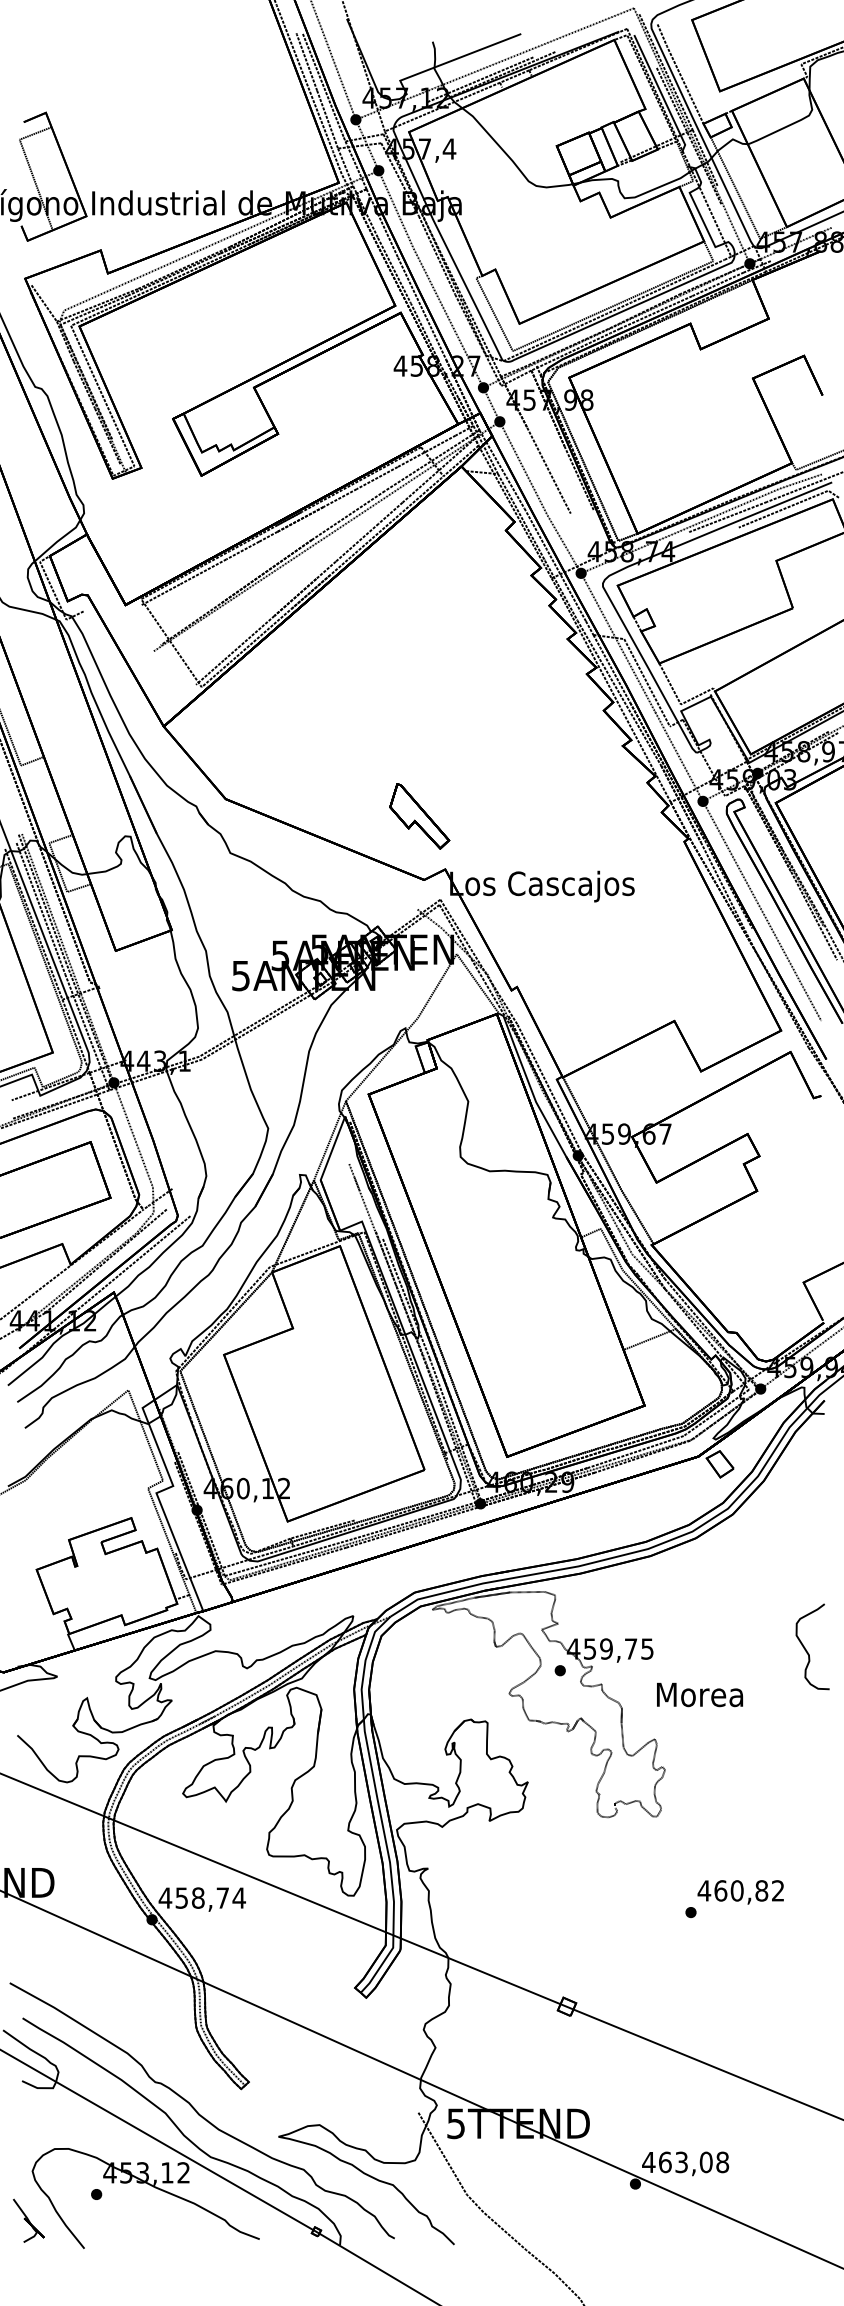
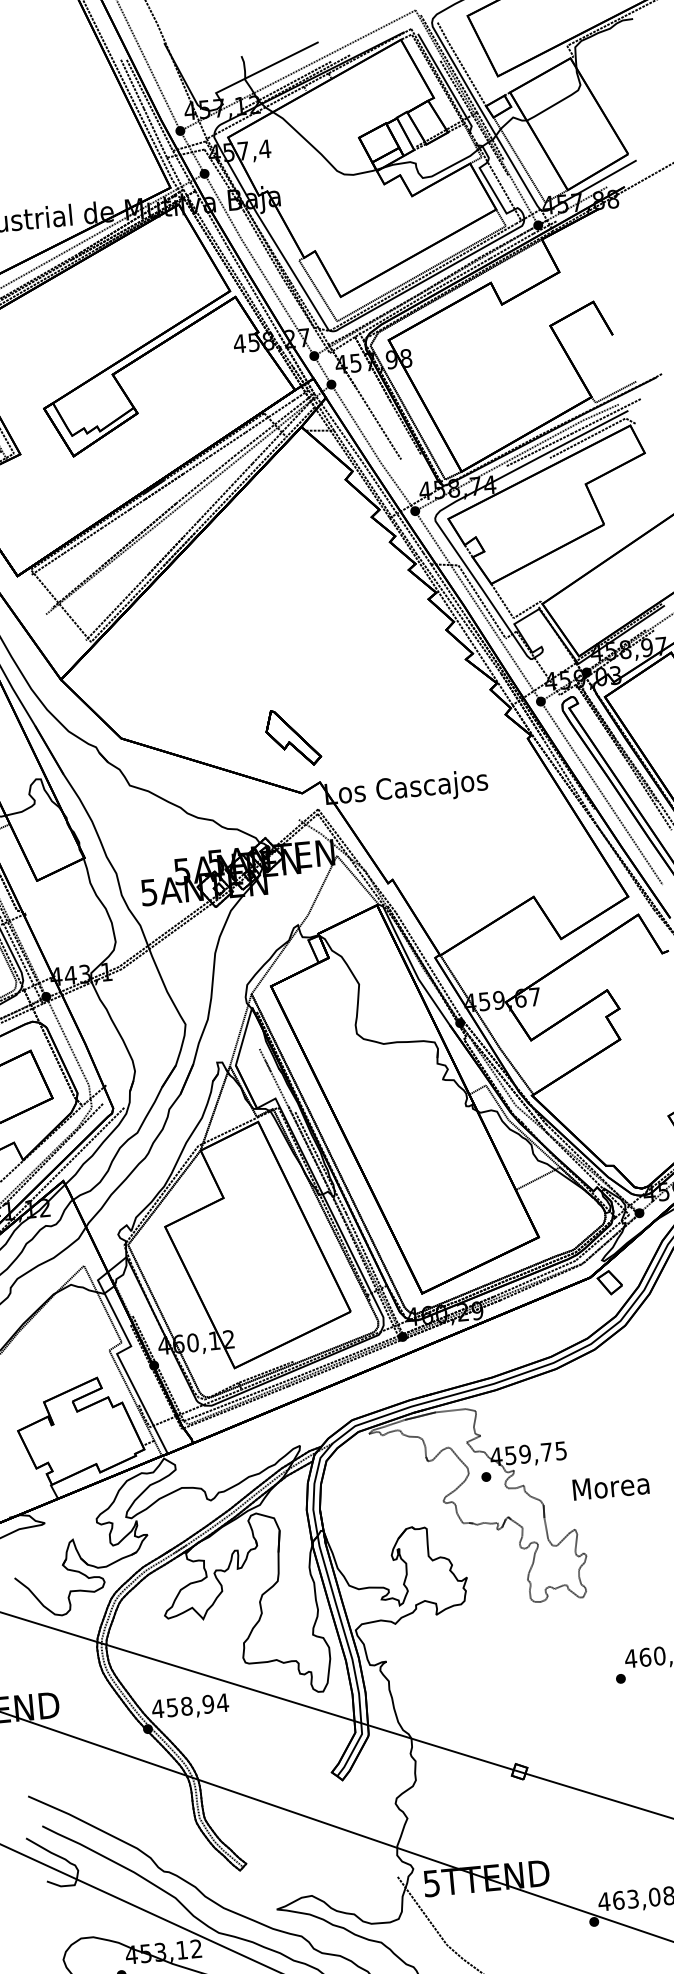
text: (222, 1897) -> (208, 1703), 458,74 -> 458,94

